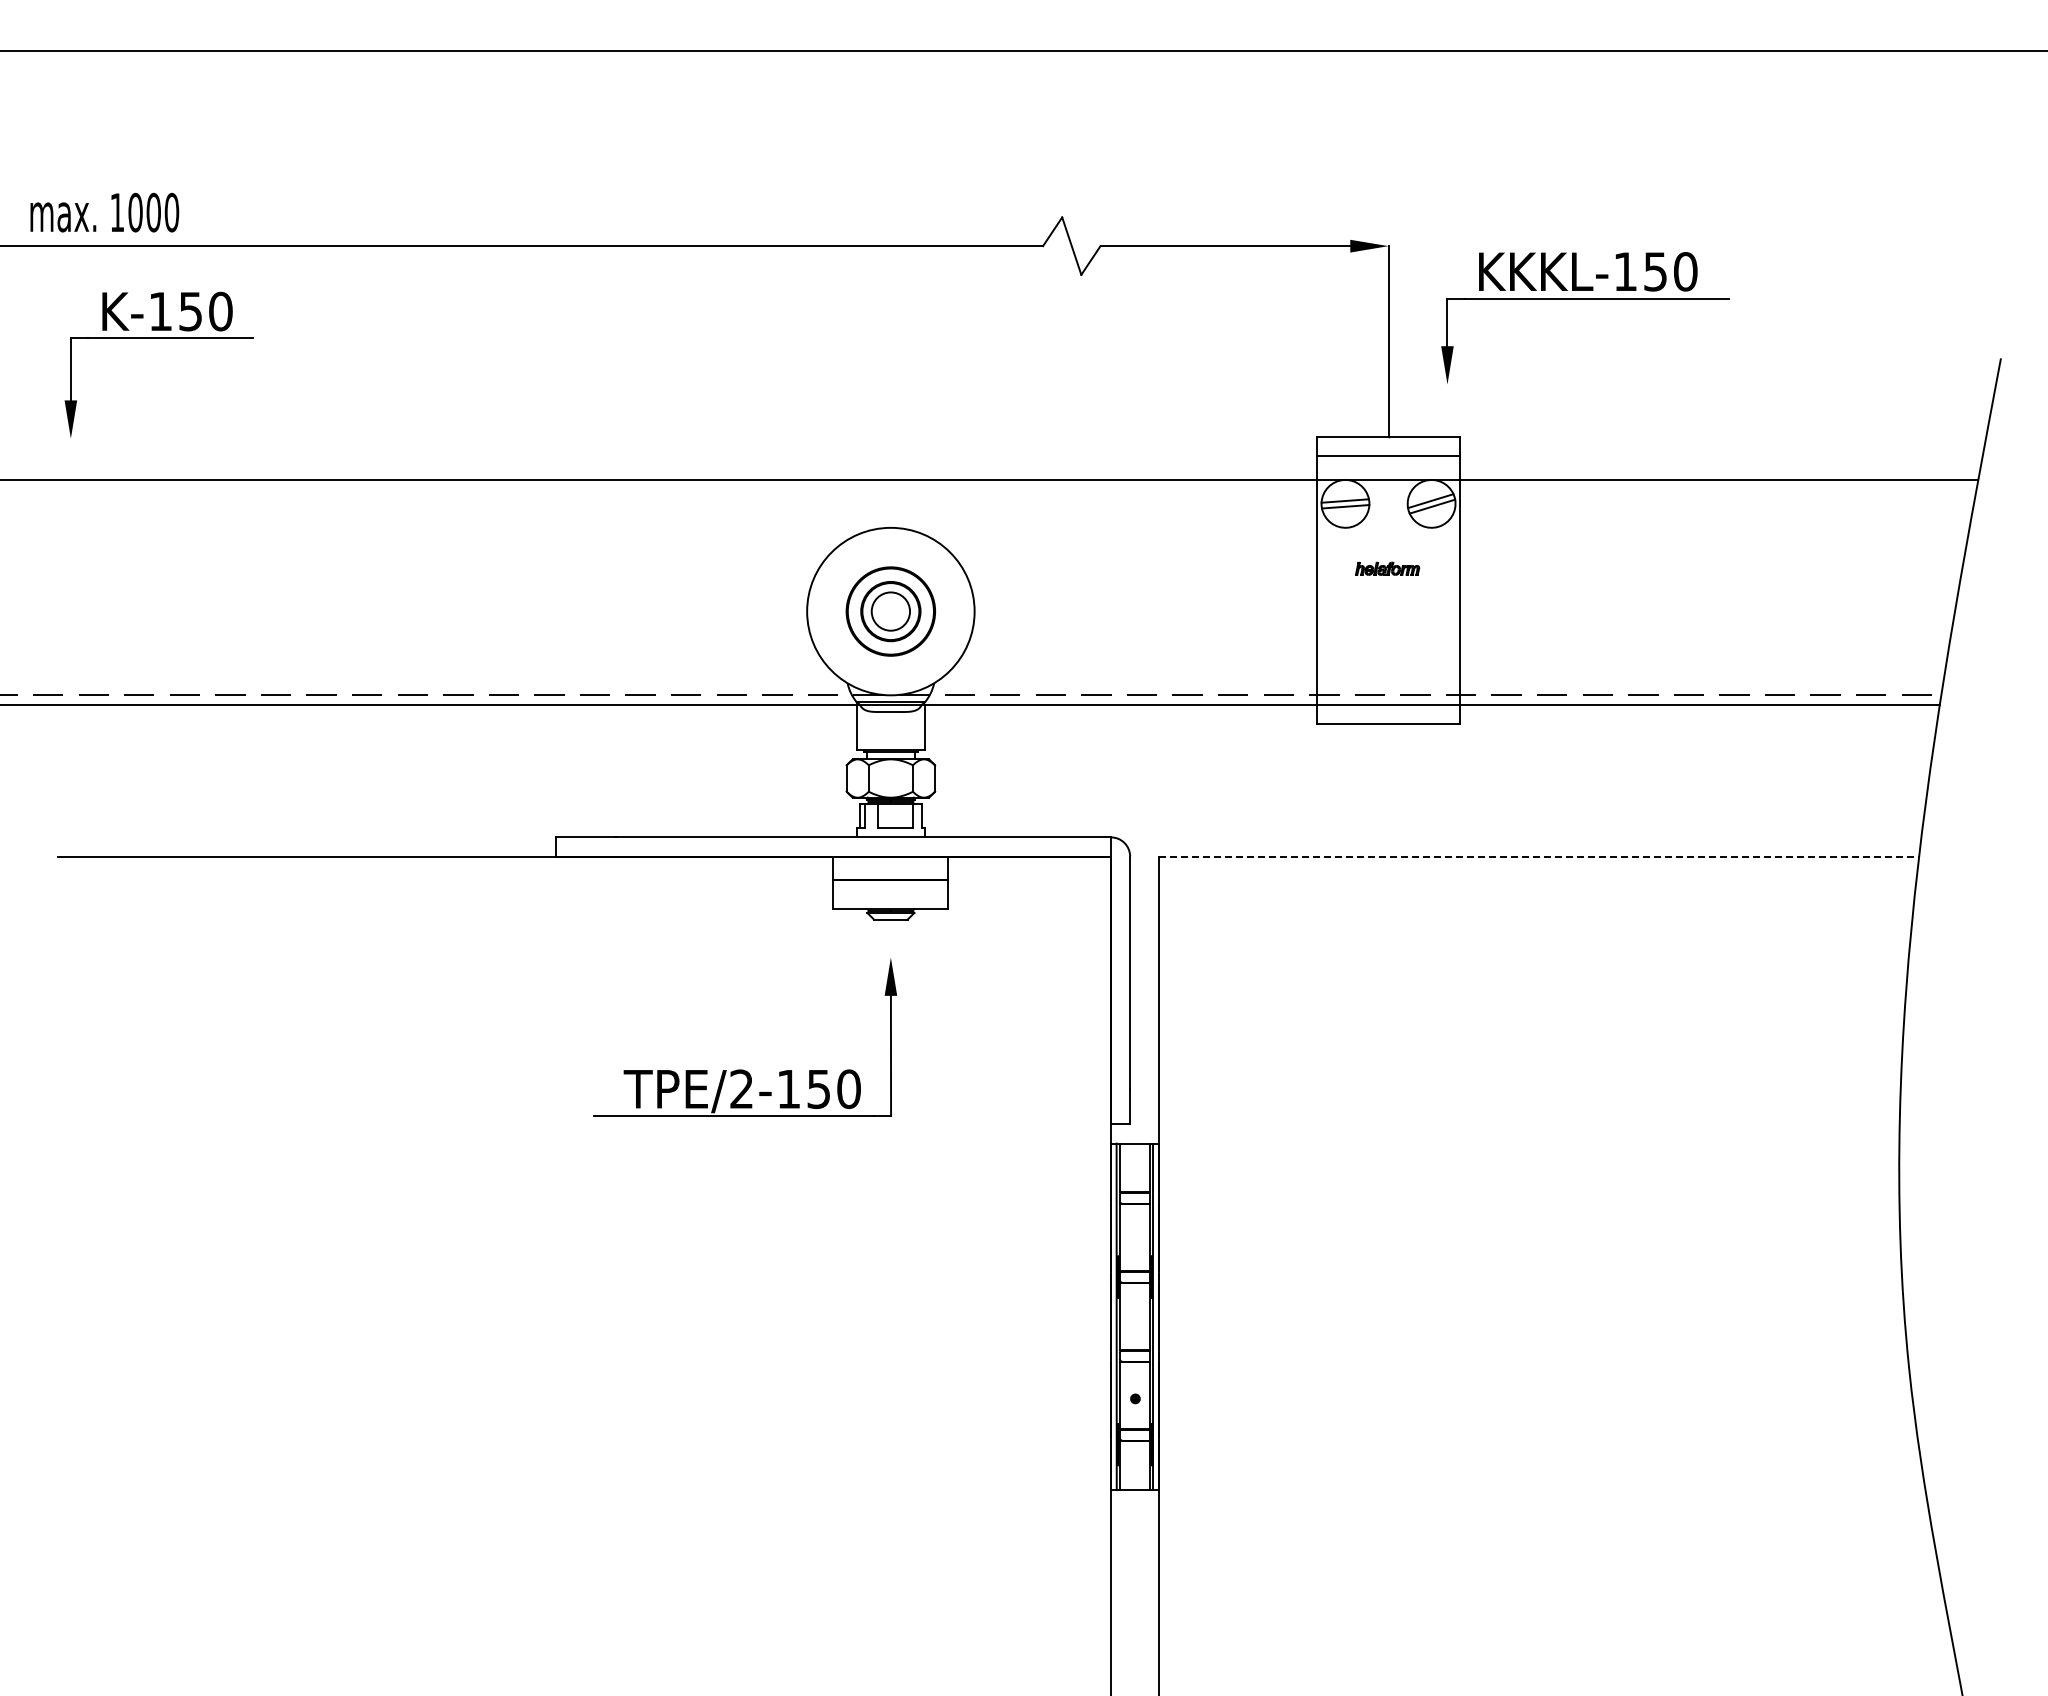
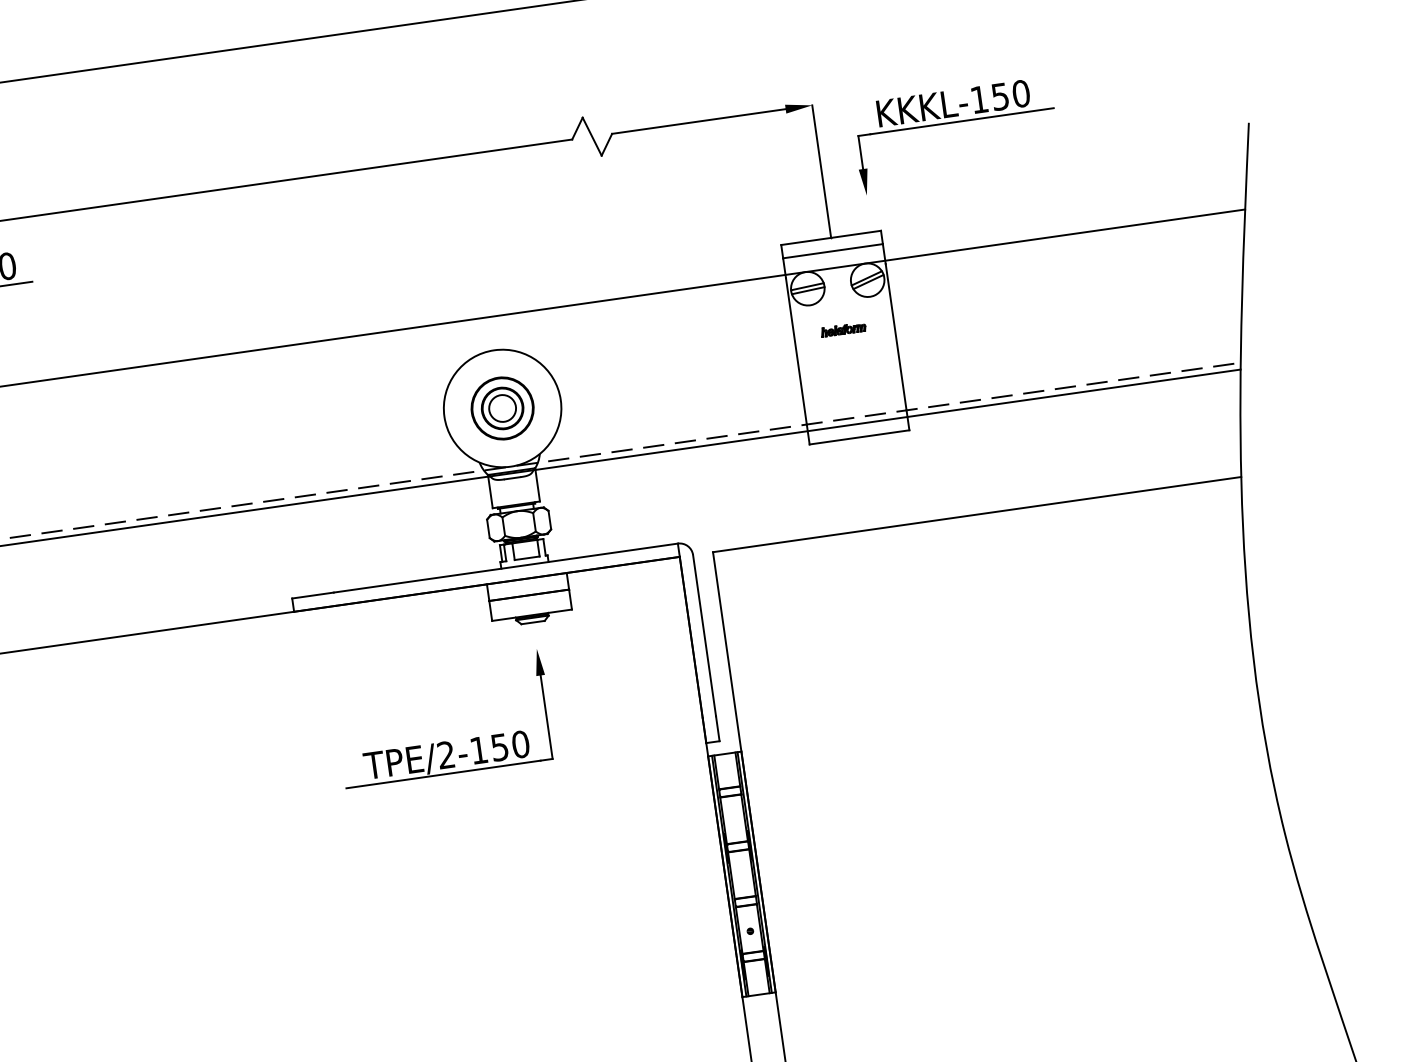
line: (1539, 856) -> (977, 514), dashed -> solid

